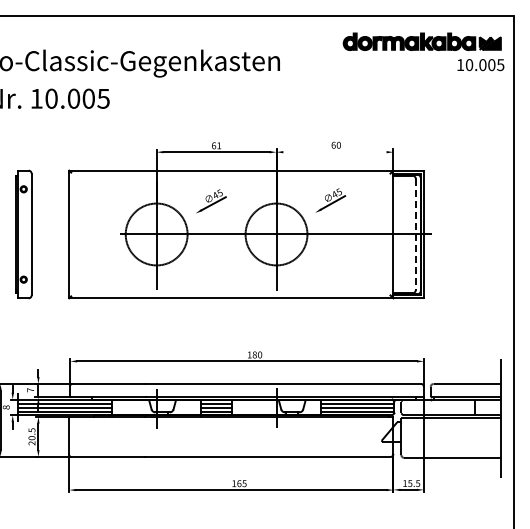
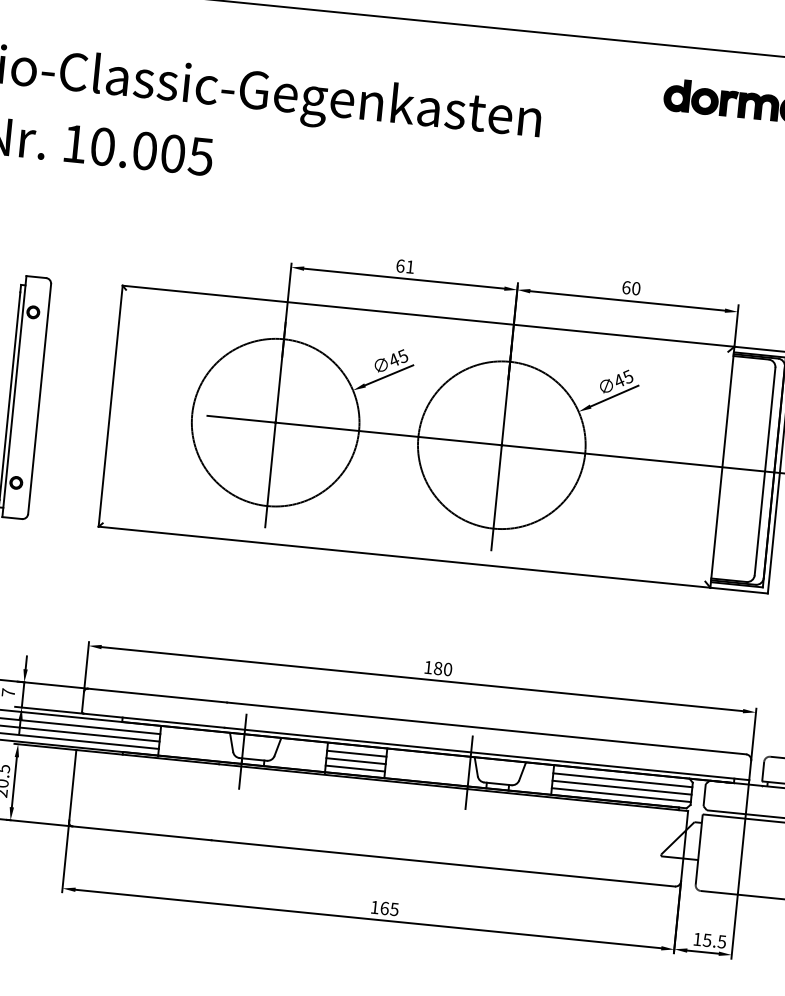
line: (335, 152) -> (628, 301), added
circle: (156, 234) -> (275, 422), size x1.43
circle: (276, 234) -> (501, 445), size x1.43
line: (416, 234) -> (765, 471), dashed -> solid

